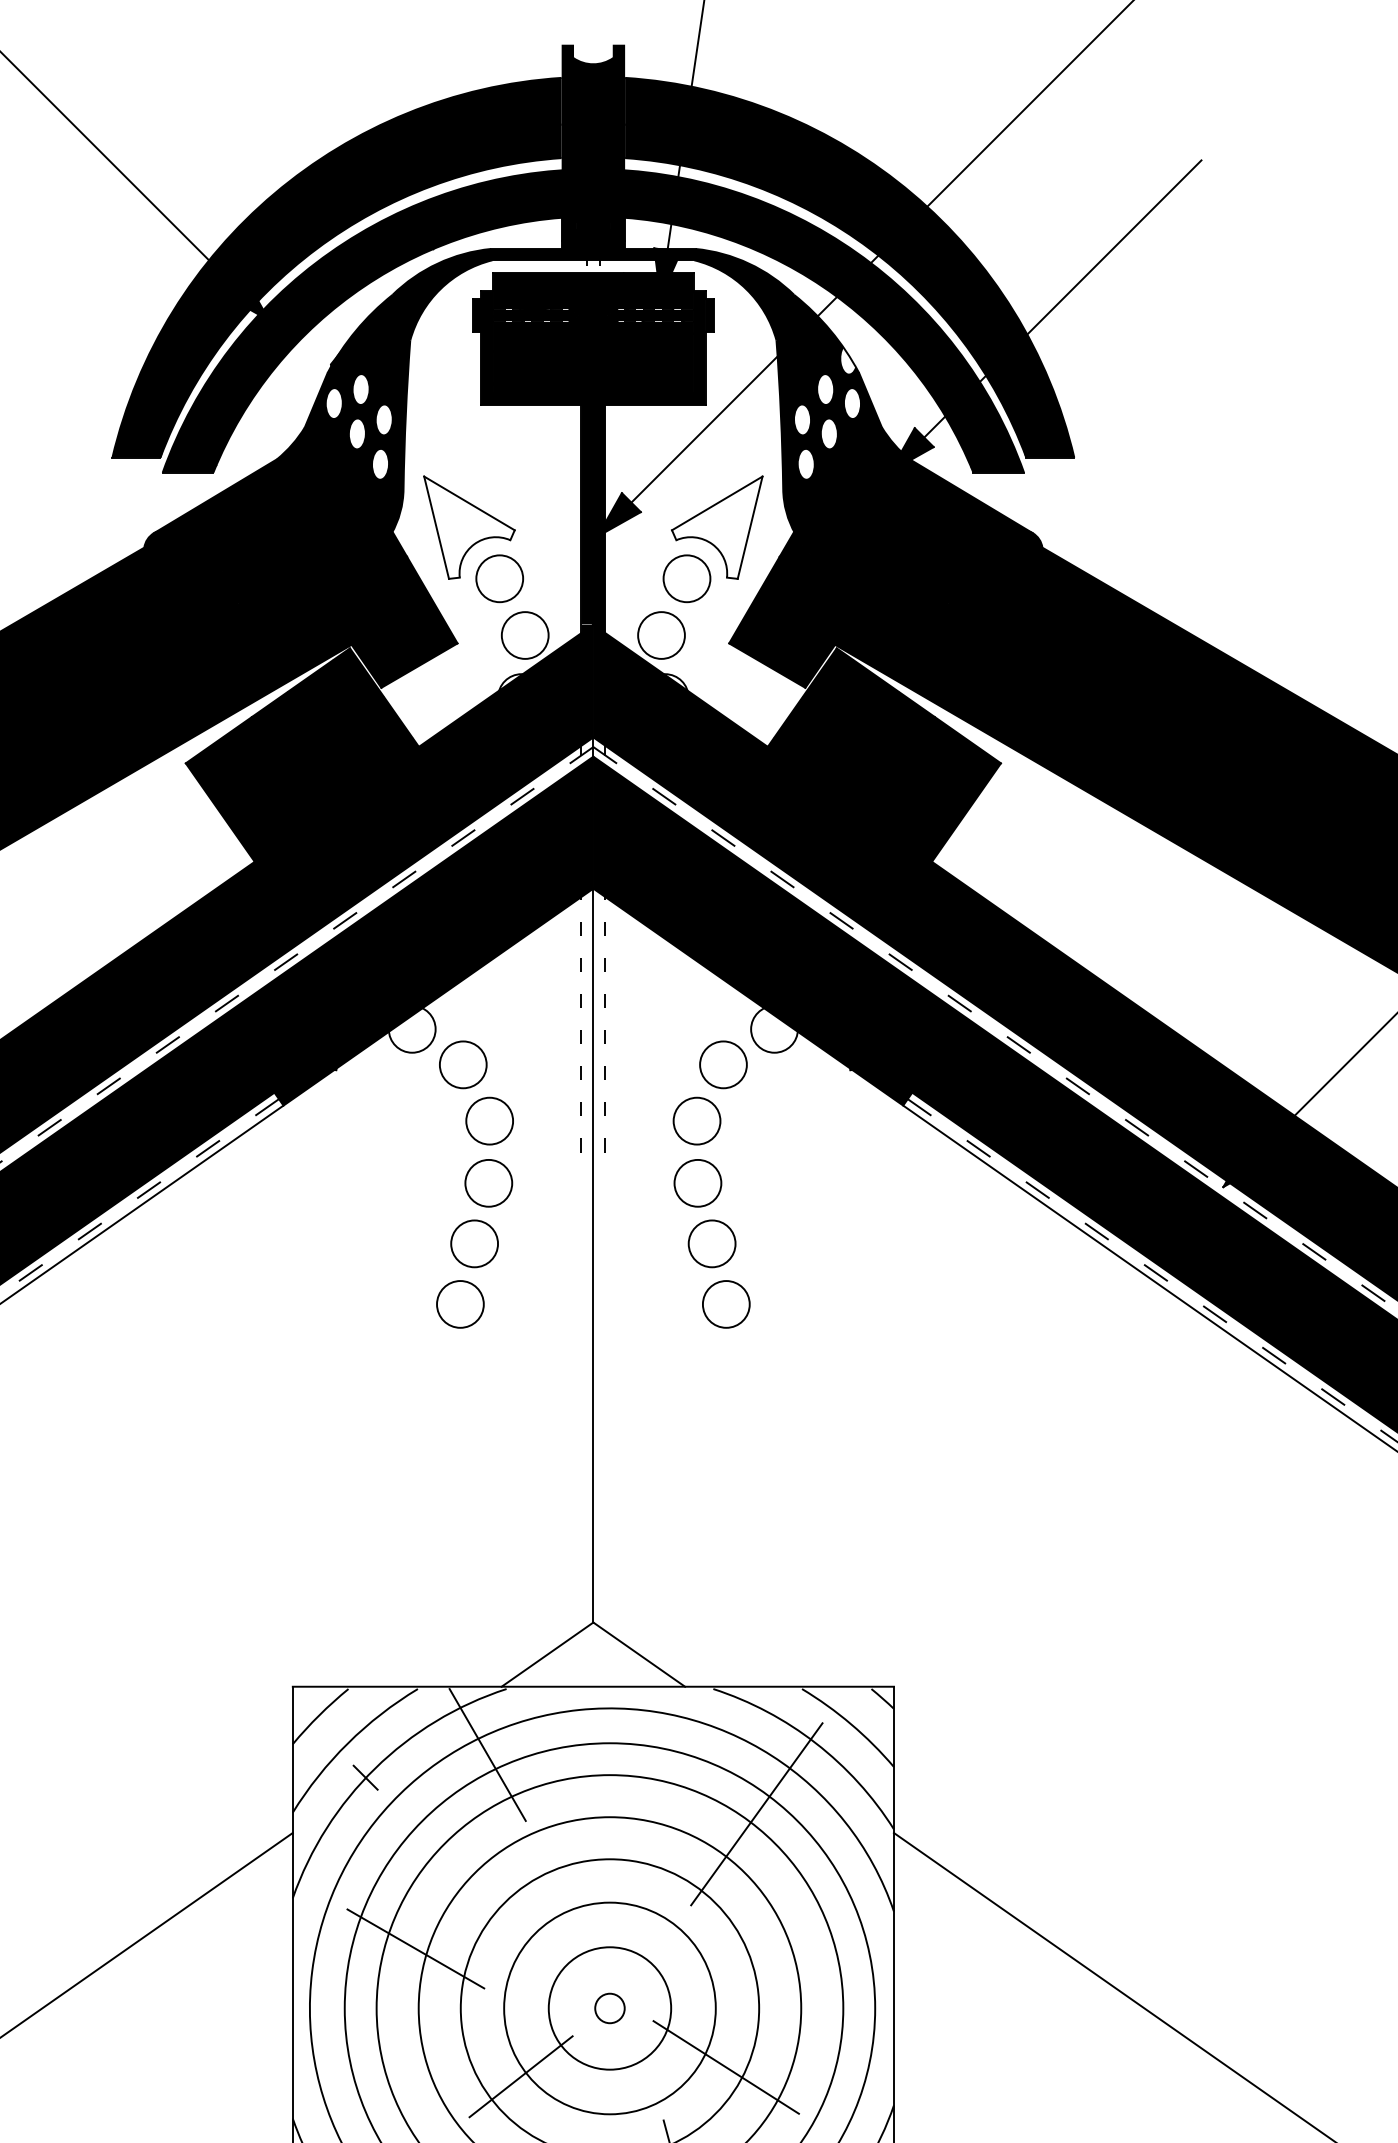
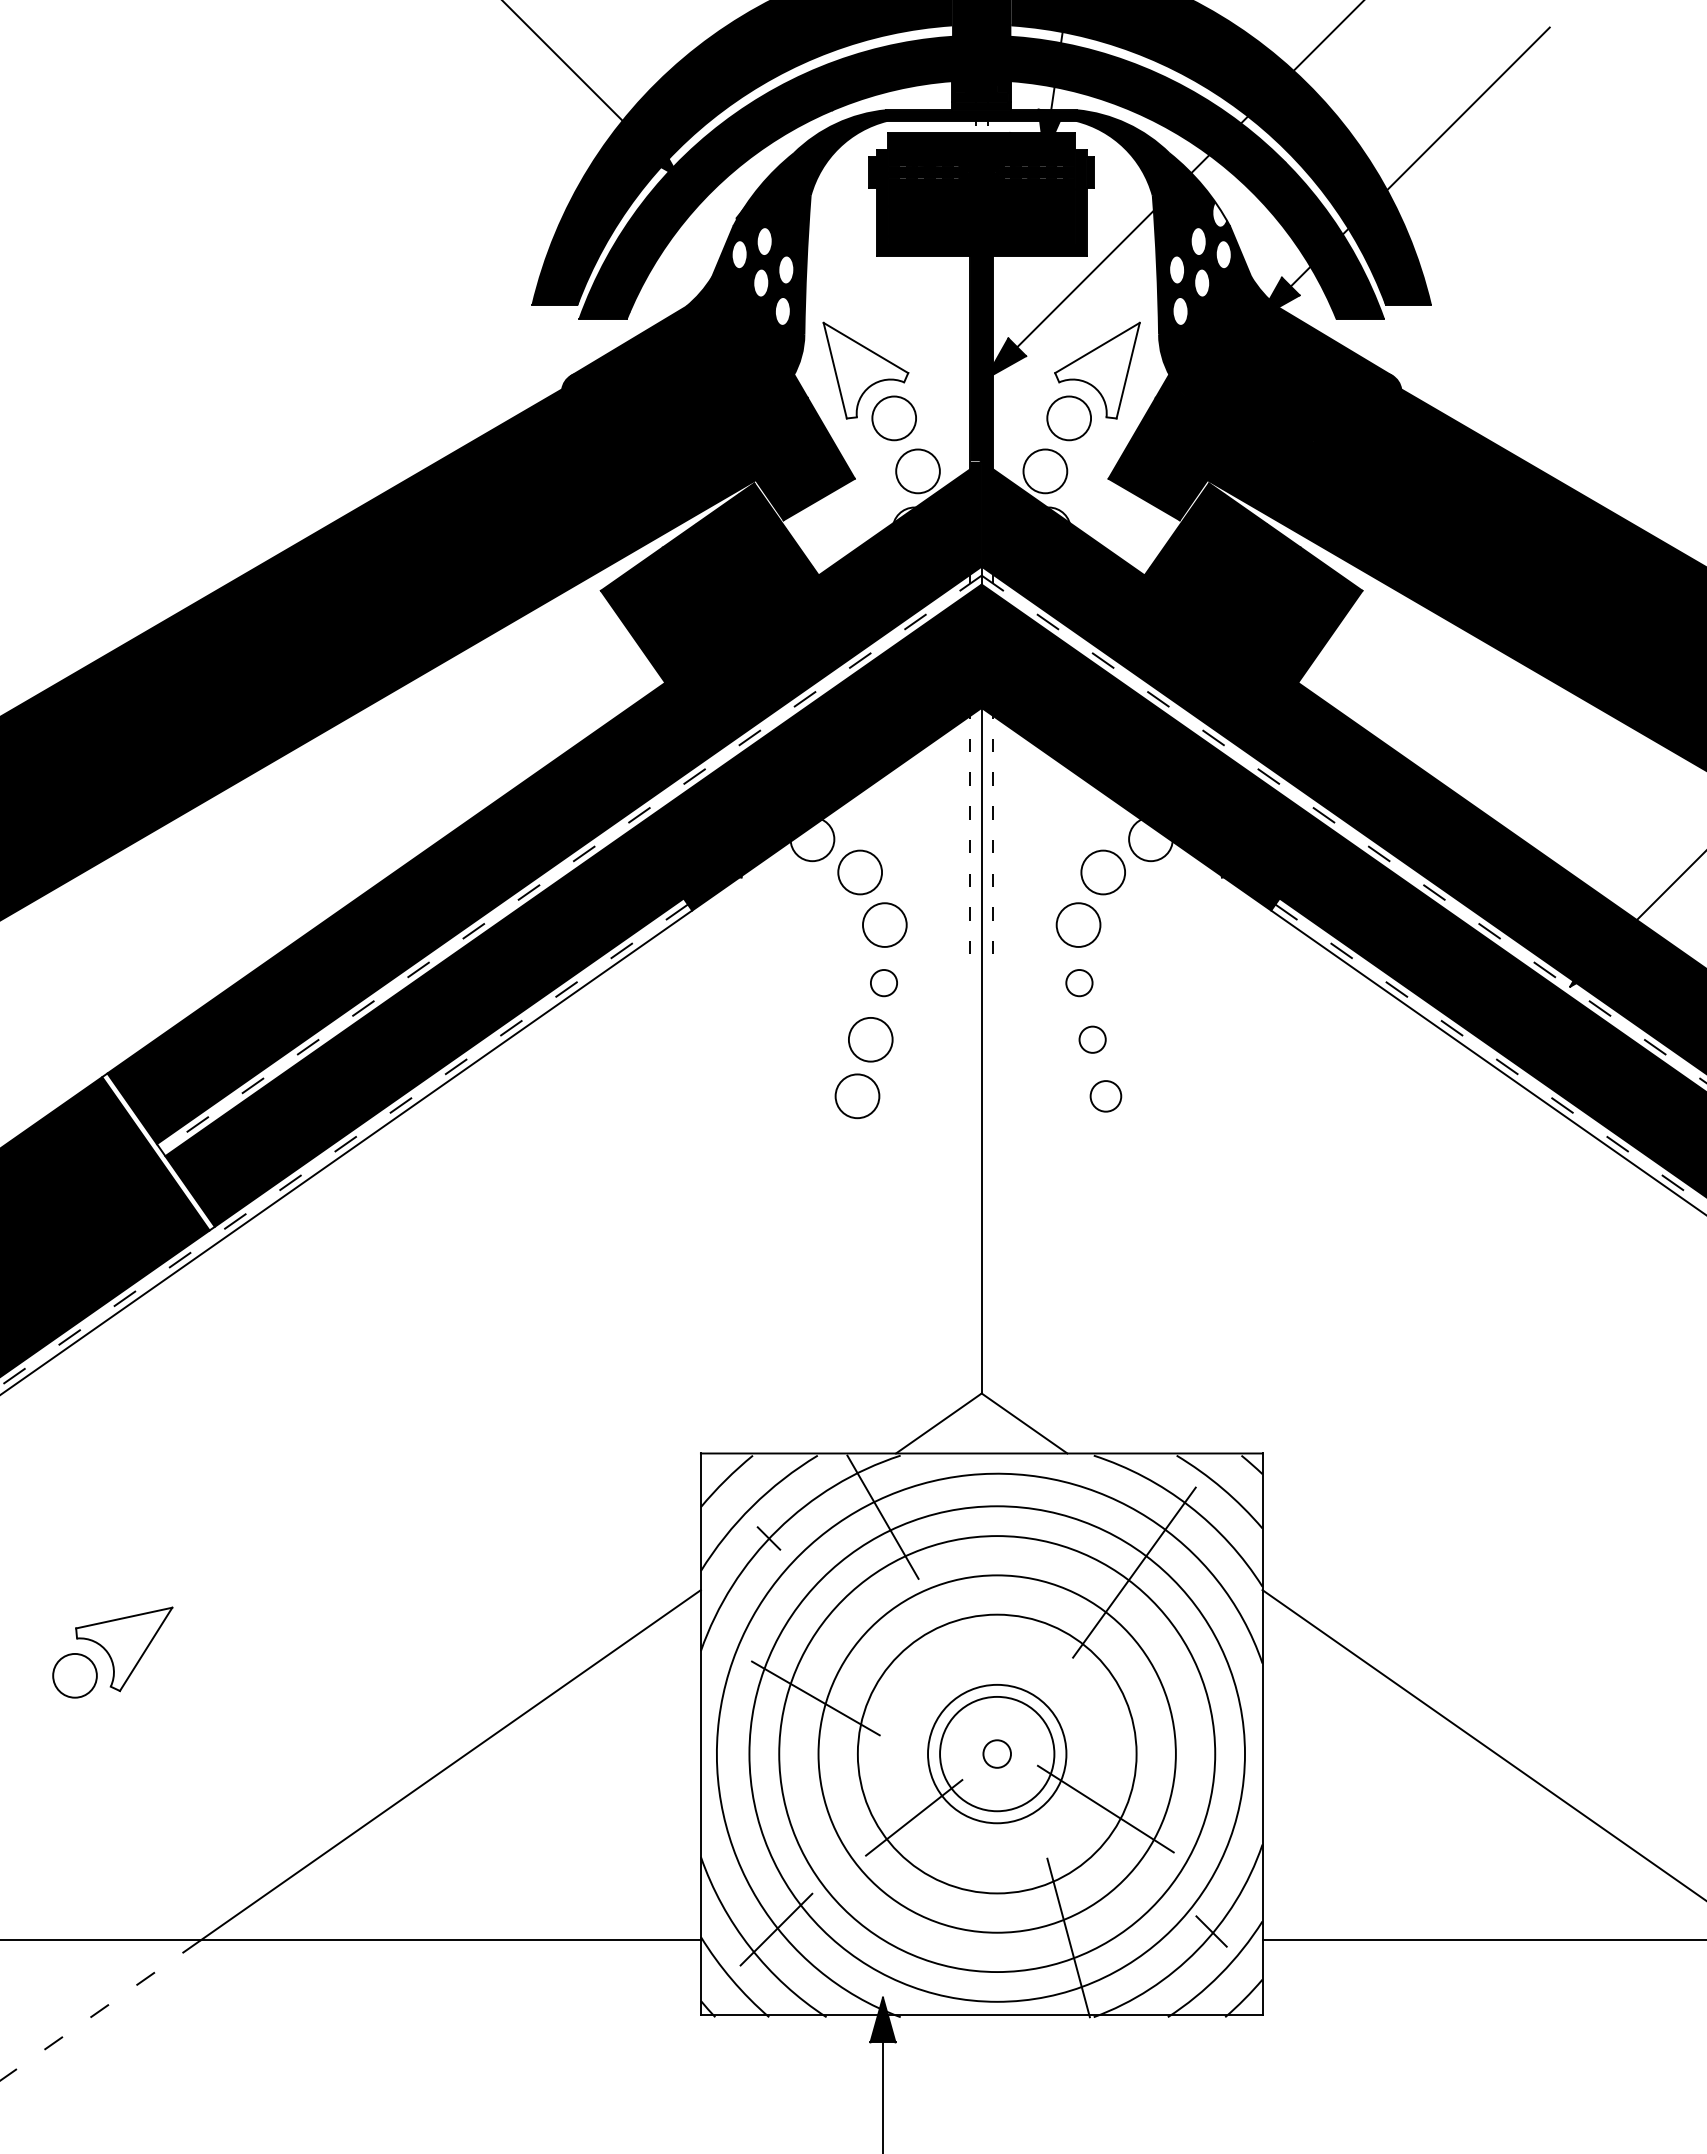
circle: (488, 1182) -> (883, 982), size x0.6
circle: (698, 1182) -> (1079, 982), size x0.6
circle: (711, 1243) -> (1092, 1039), size x0.6
circle: (725, 1304) -> (1105, 1096), size x0.7
circle: (610, 2007) -> (997, 1753), size x0.7

